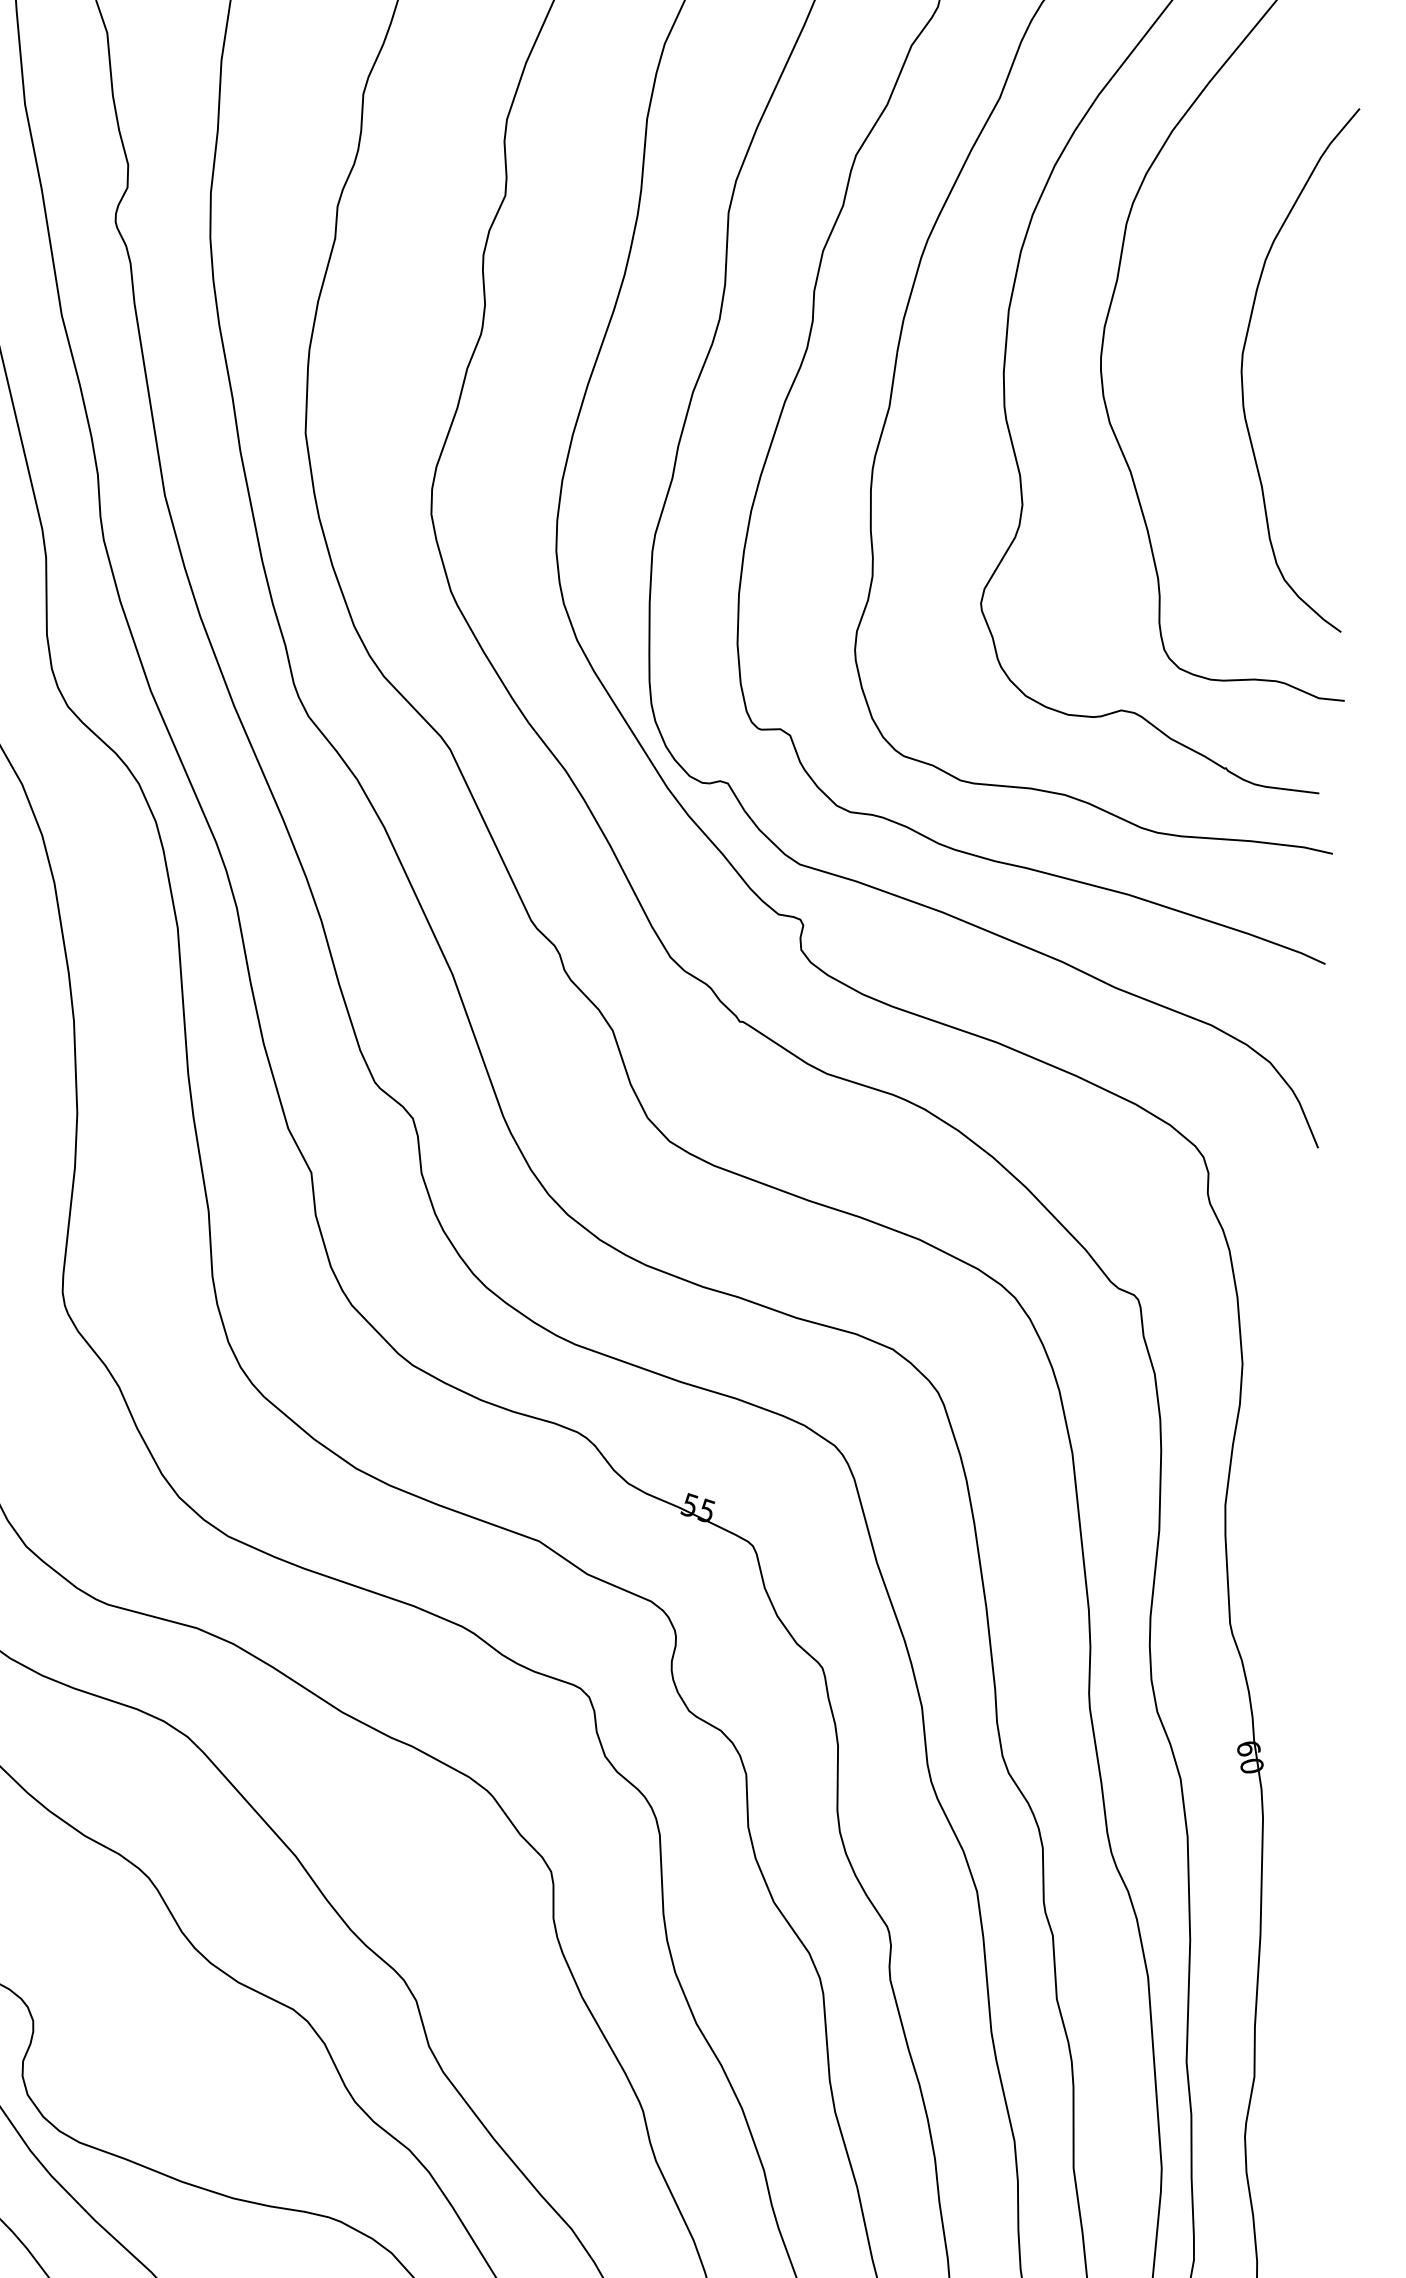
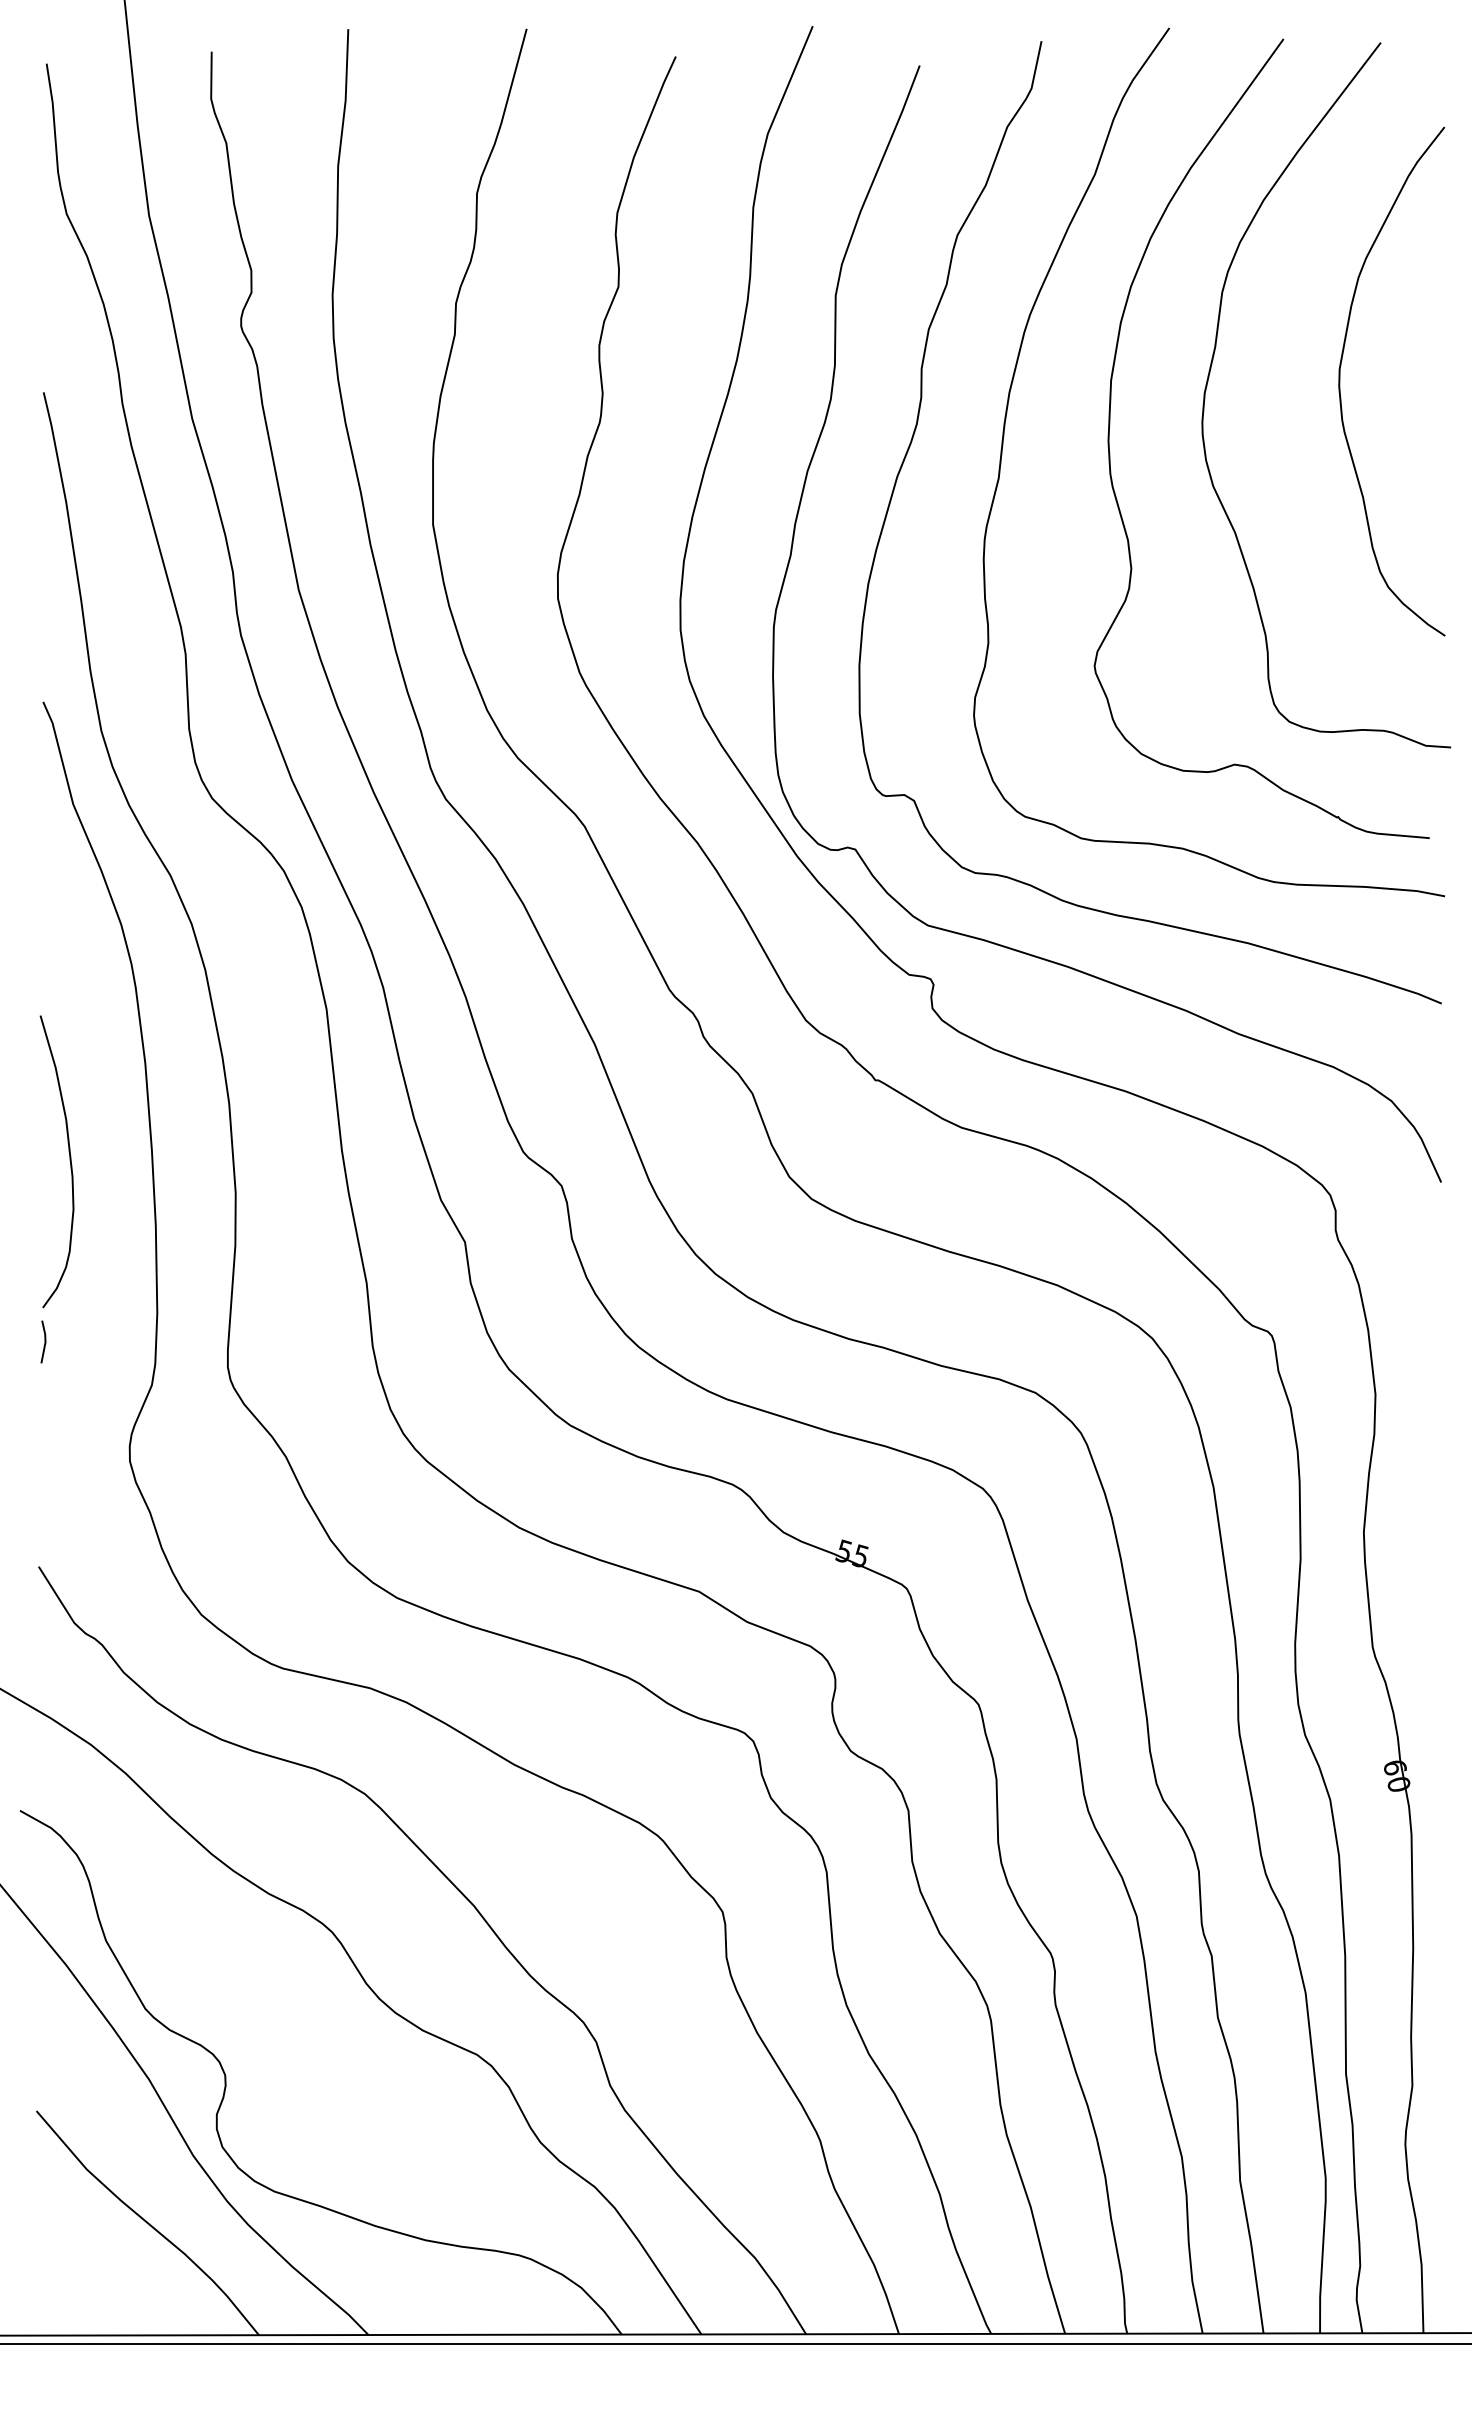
curve: (1243, 366) -> (1340, 381), moved

